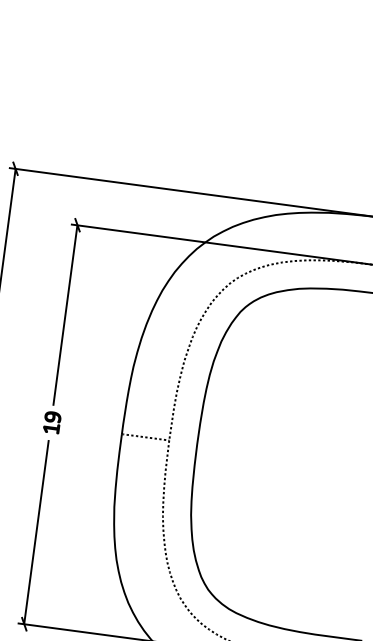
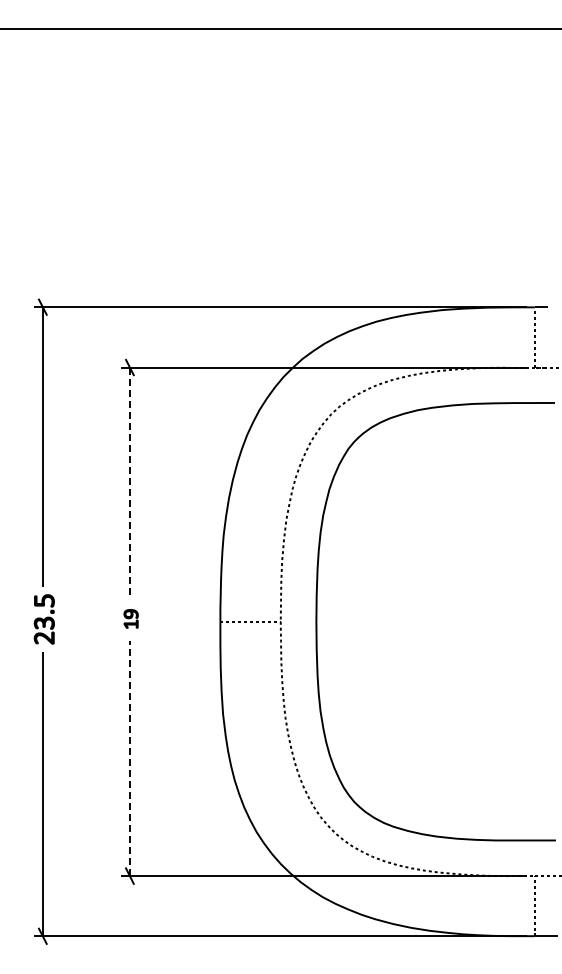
line: (65, 316) -> (129, 483), solid -> dashed
part: (51, 422) -> (130, 618), size x0.7
line: (36, 531) -> (129, 758), solid -> dashed

